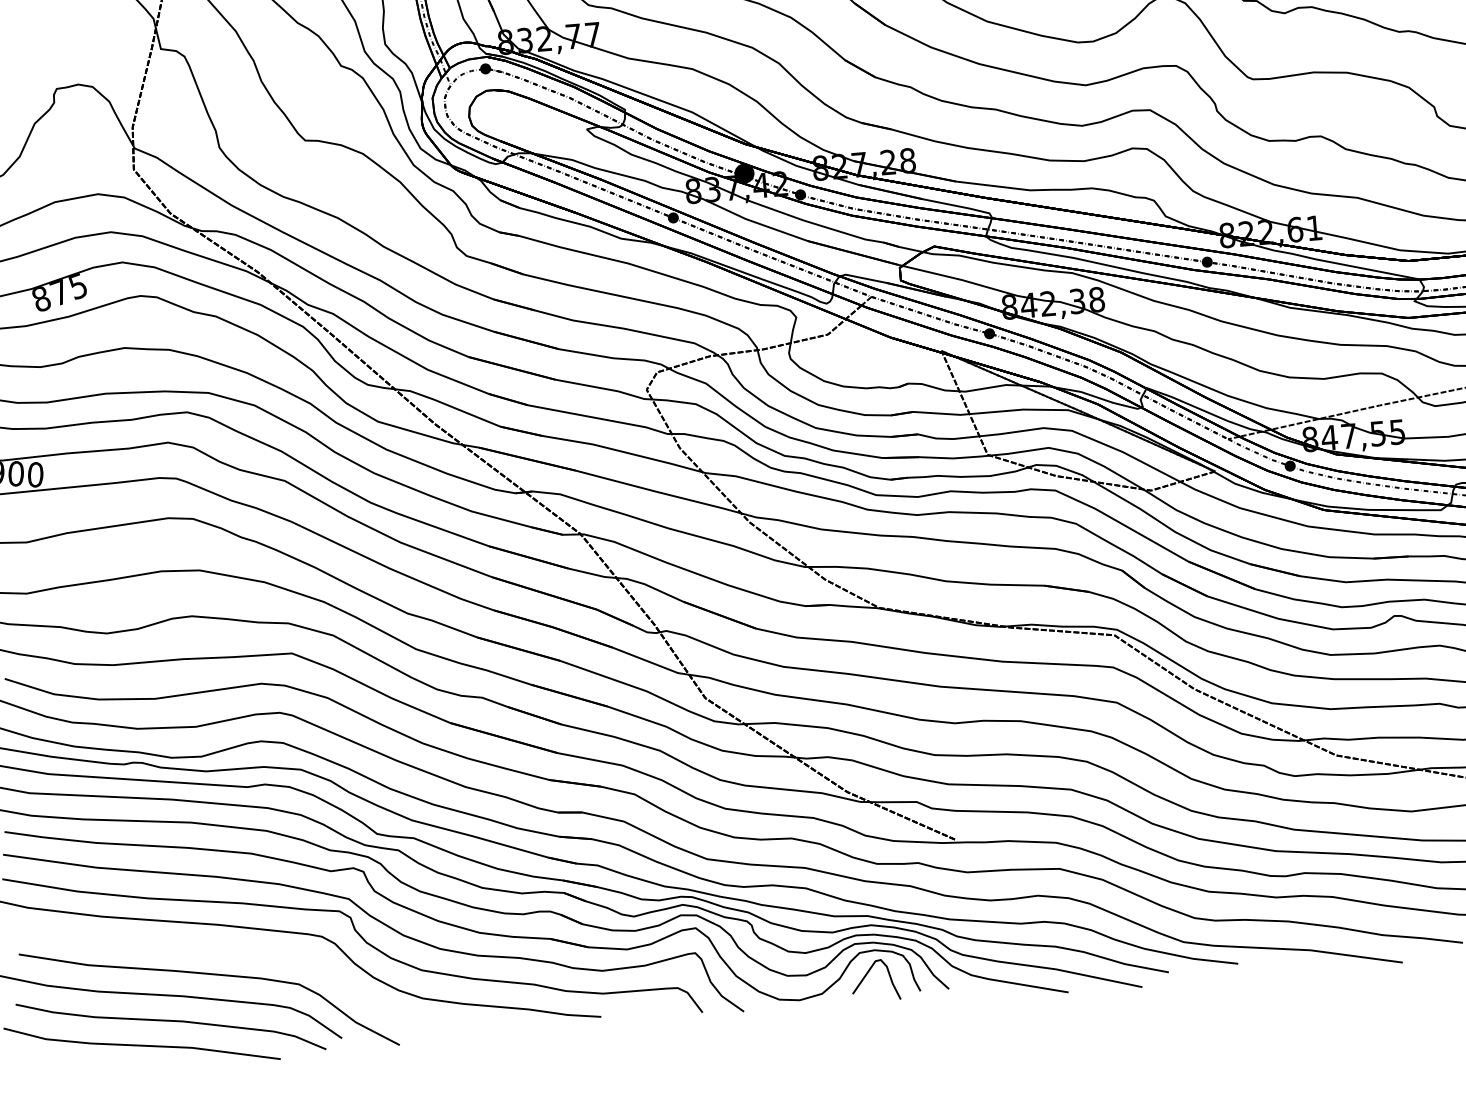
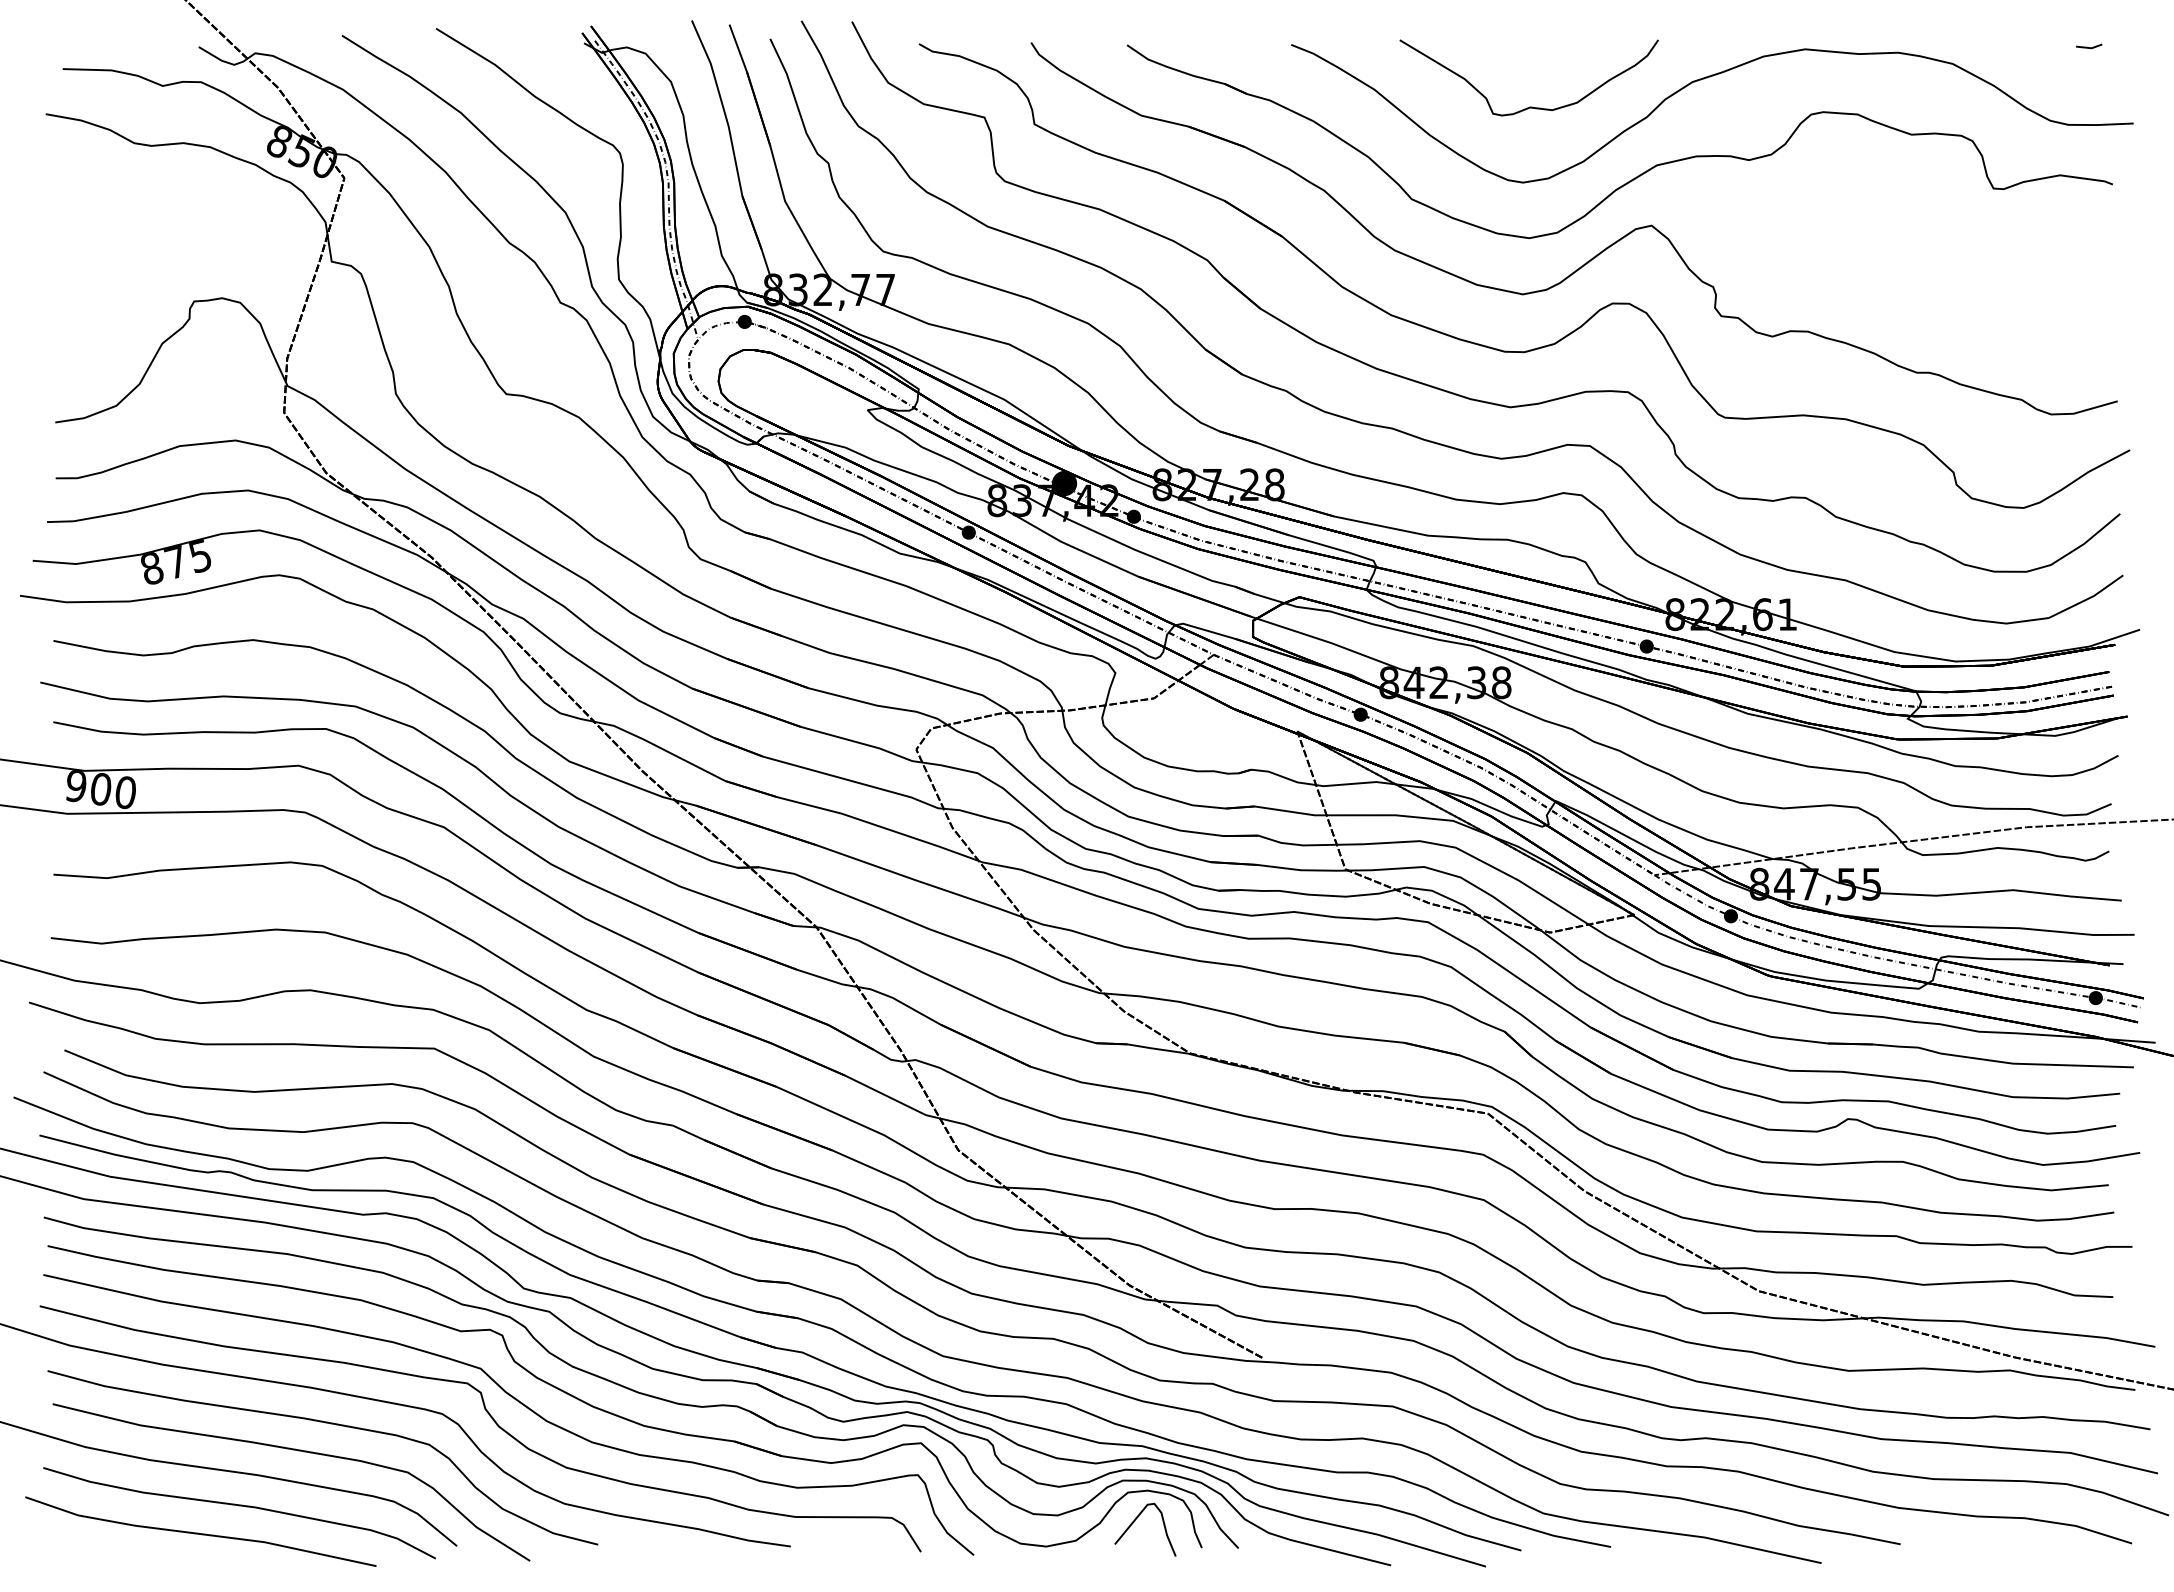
curve: (235, 952) -> (330, 1424), added

